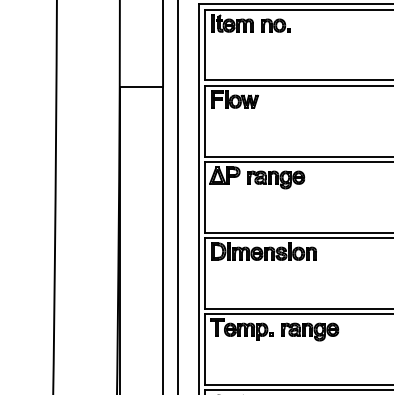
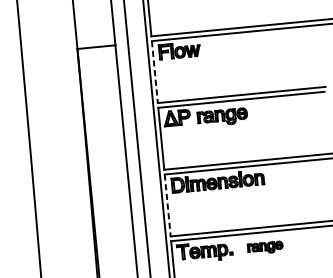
line: (204, 121) -> (154, 72), solid -> dashed
line: (204, 273) -> (167, 205), solid -> dashed
part: (310, 331) -> (265, 247), size x0.7

